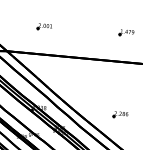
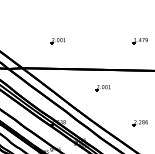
part: (85, 77) -> (102, 88), added

